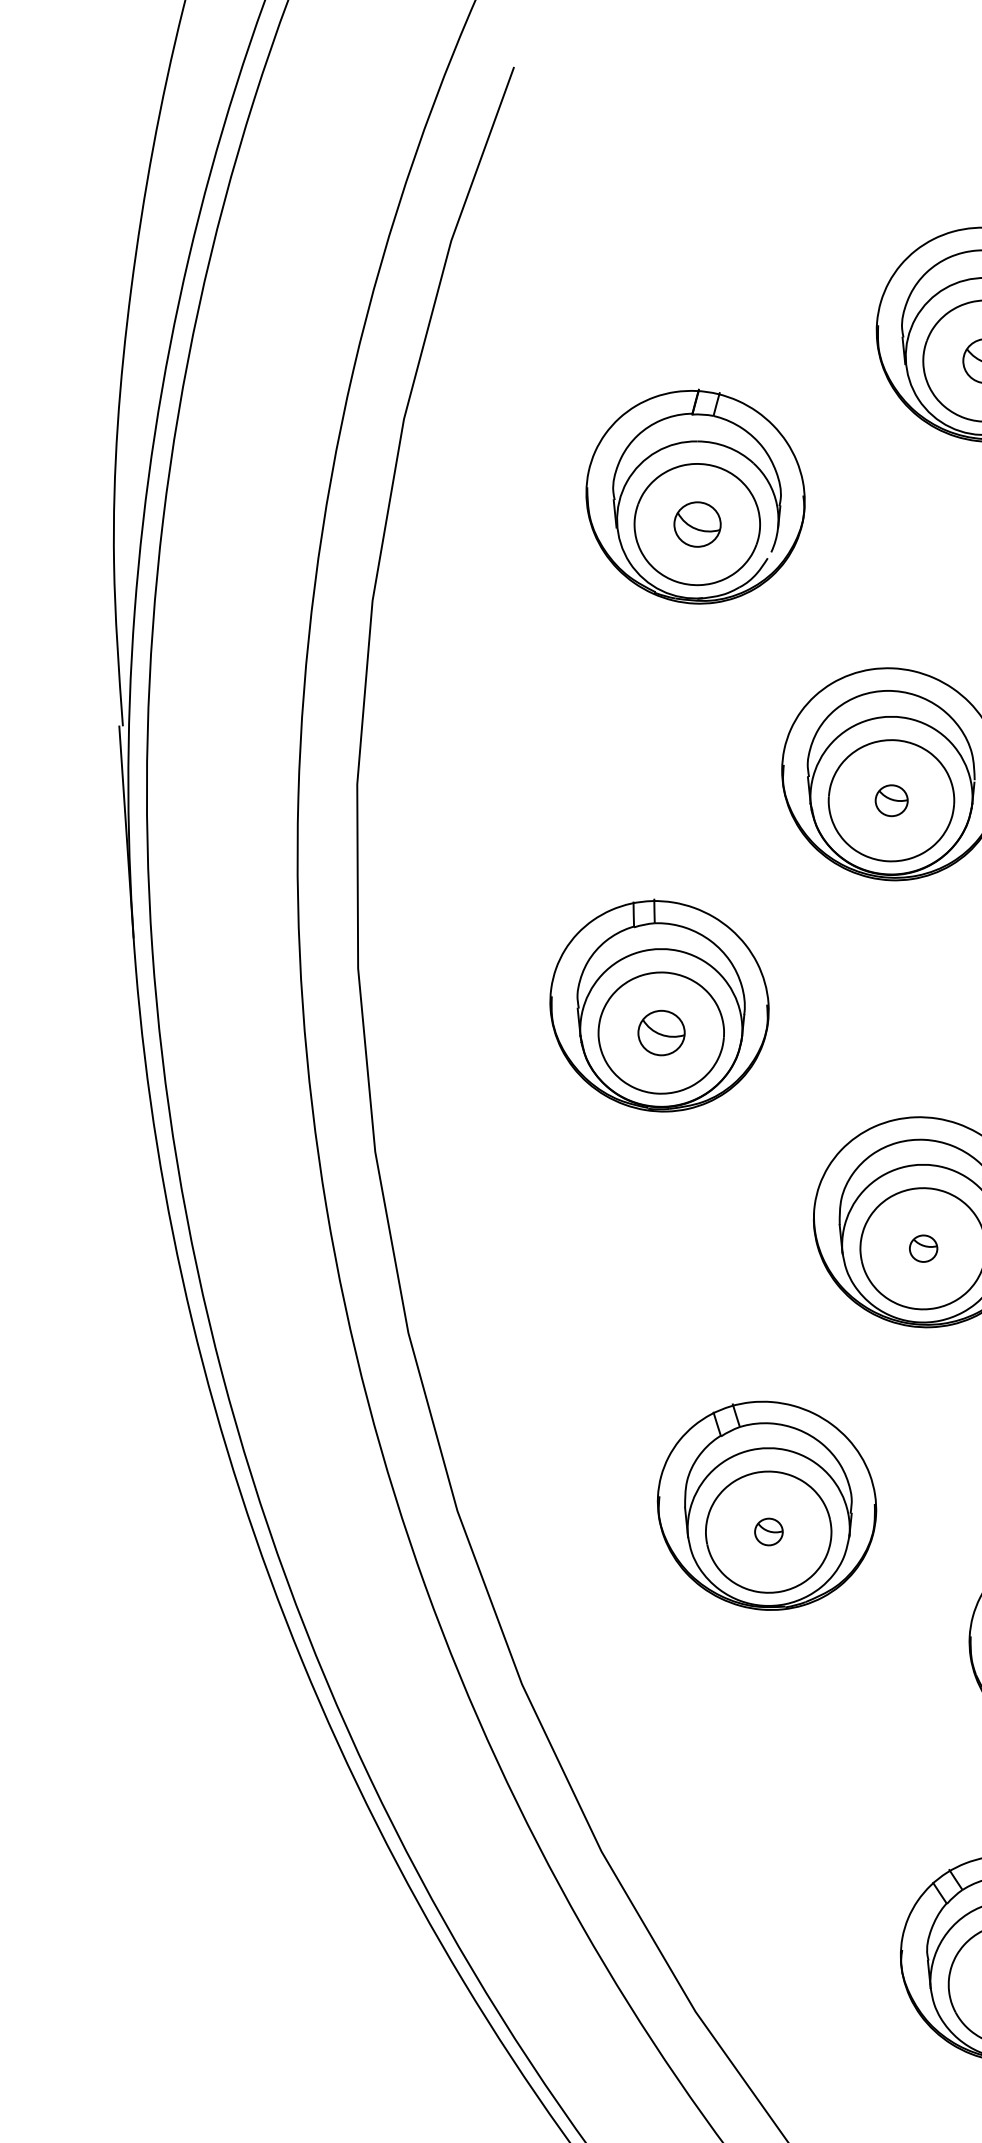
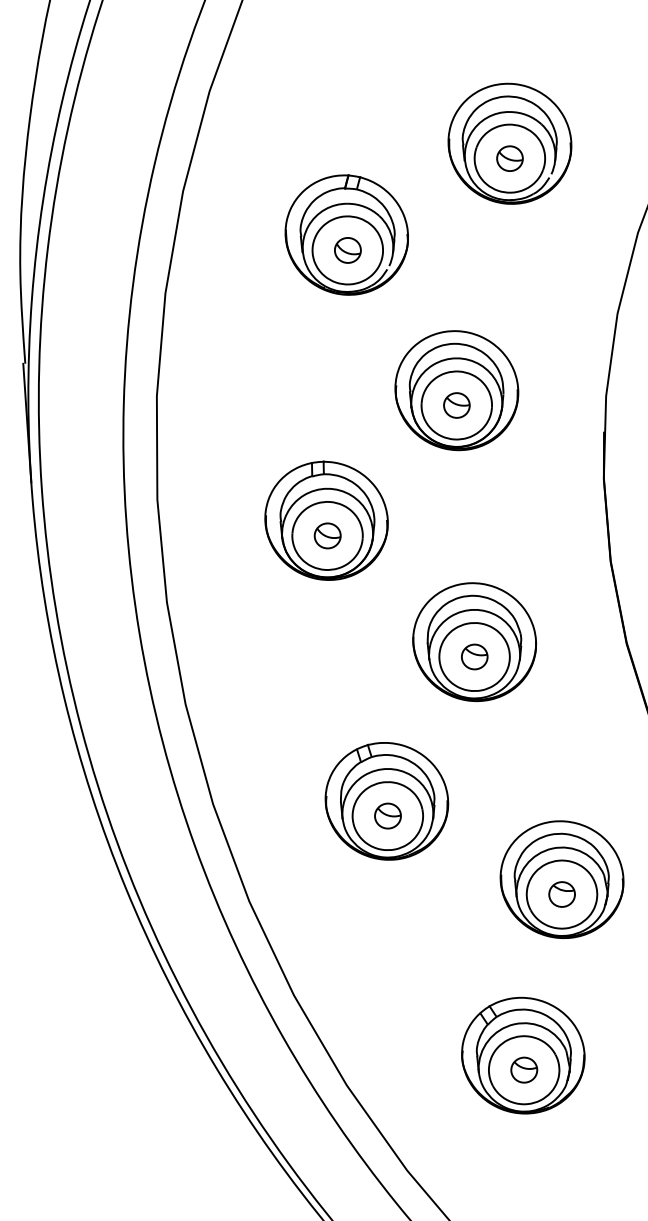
part: (890, 800) -> (456, 405), size x1.43
part: (923, 1247) -> (474, 656), size x1.67
part: (768, 1531) -> (387, 815), size x1.67

